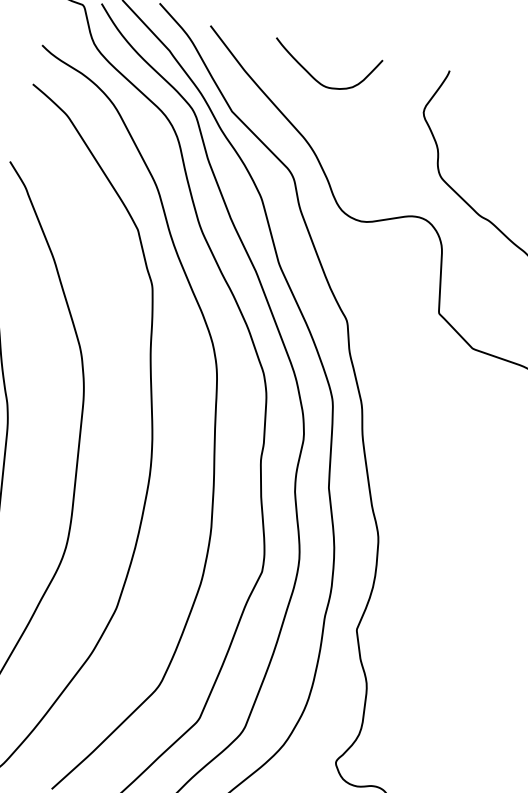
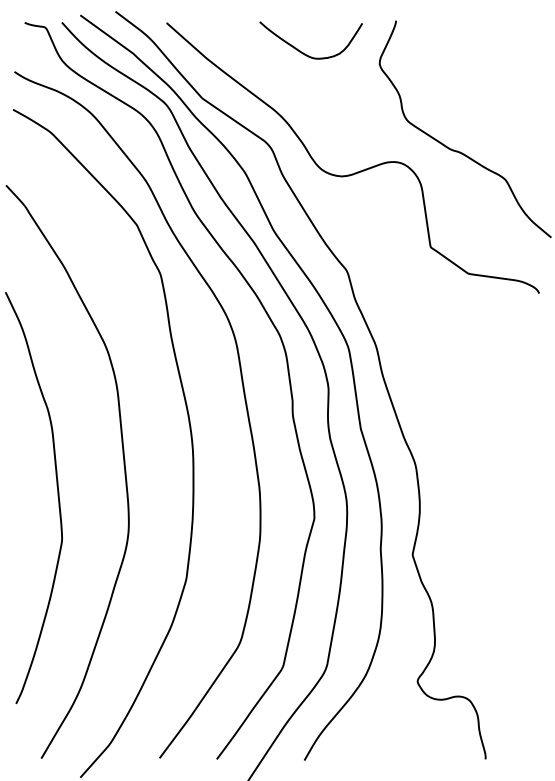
curve: (315, 78) -> (303, 52), moved

